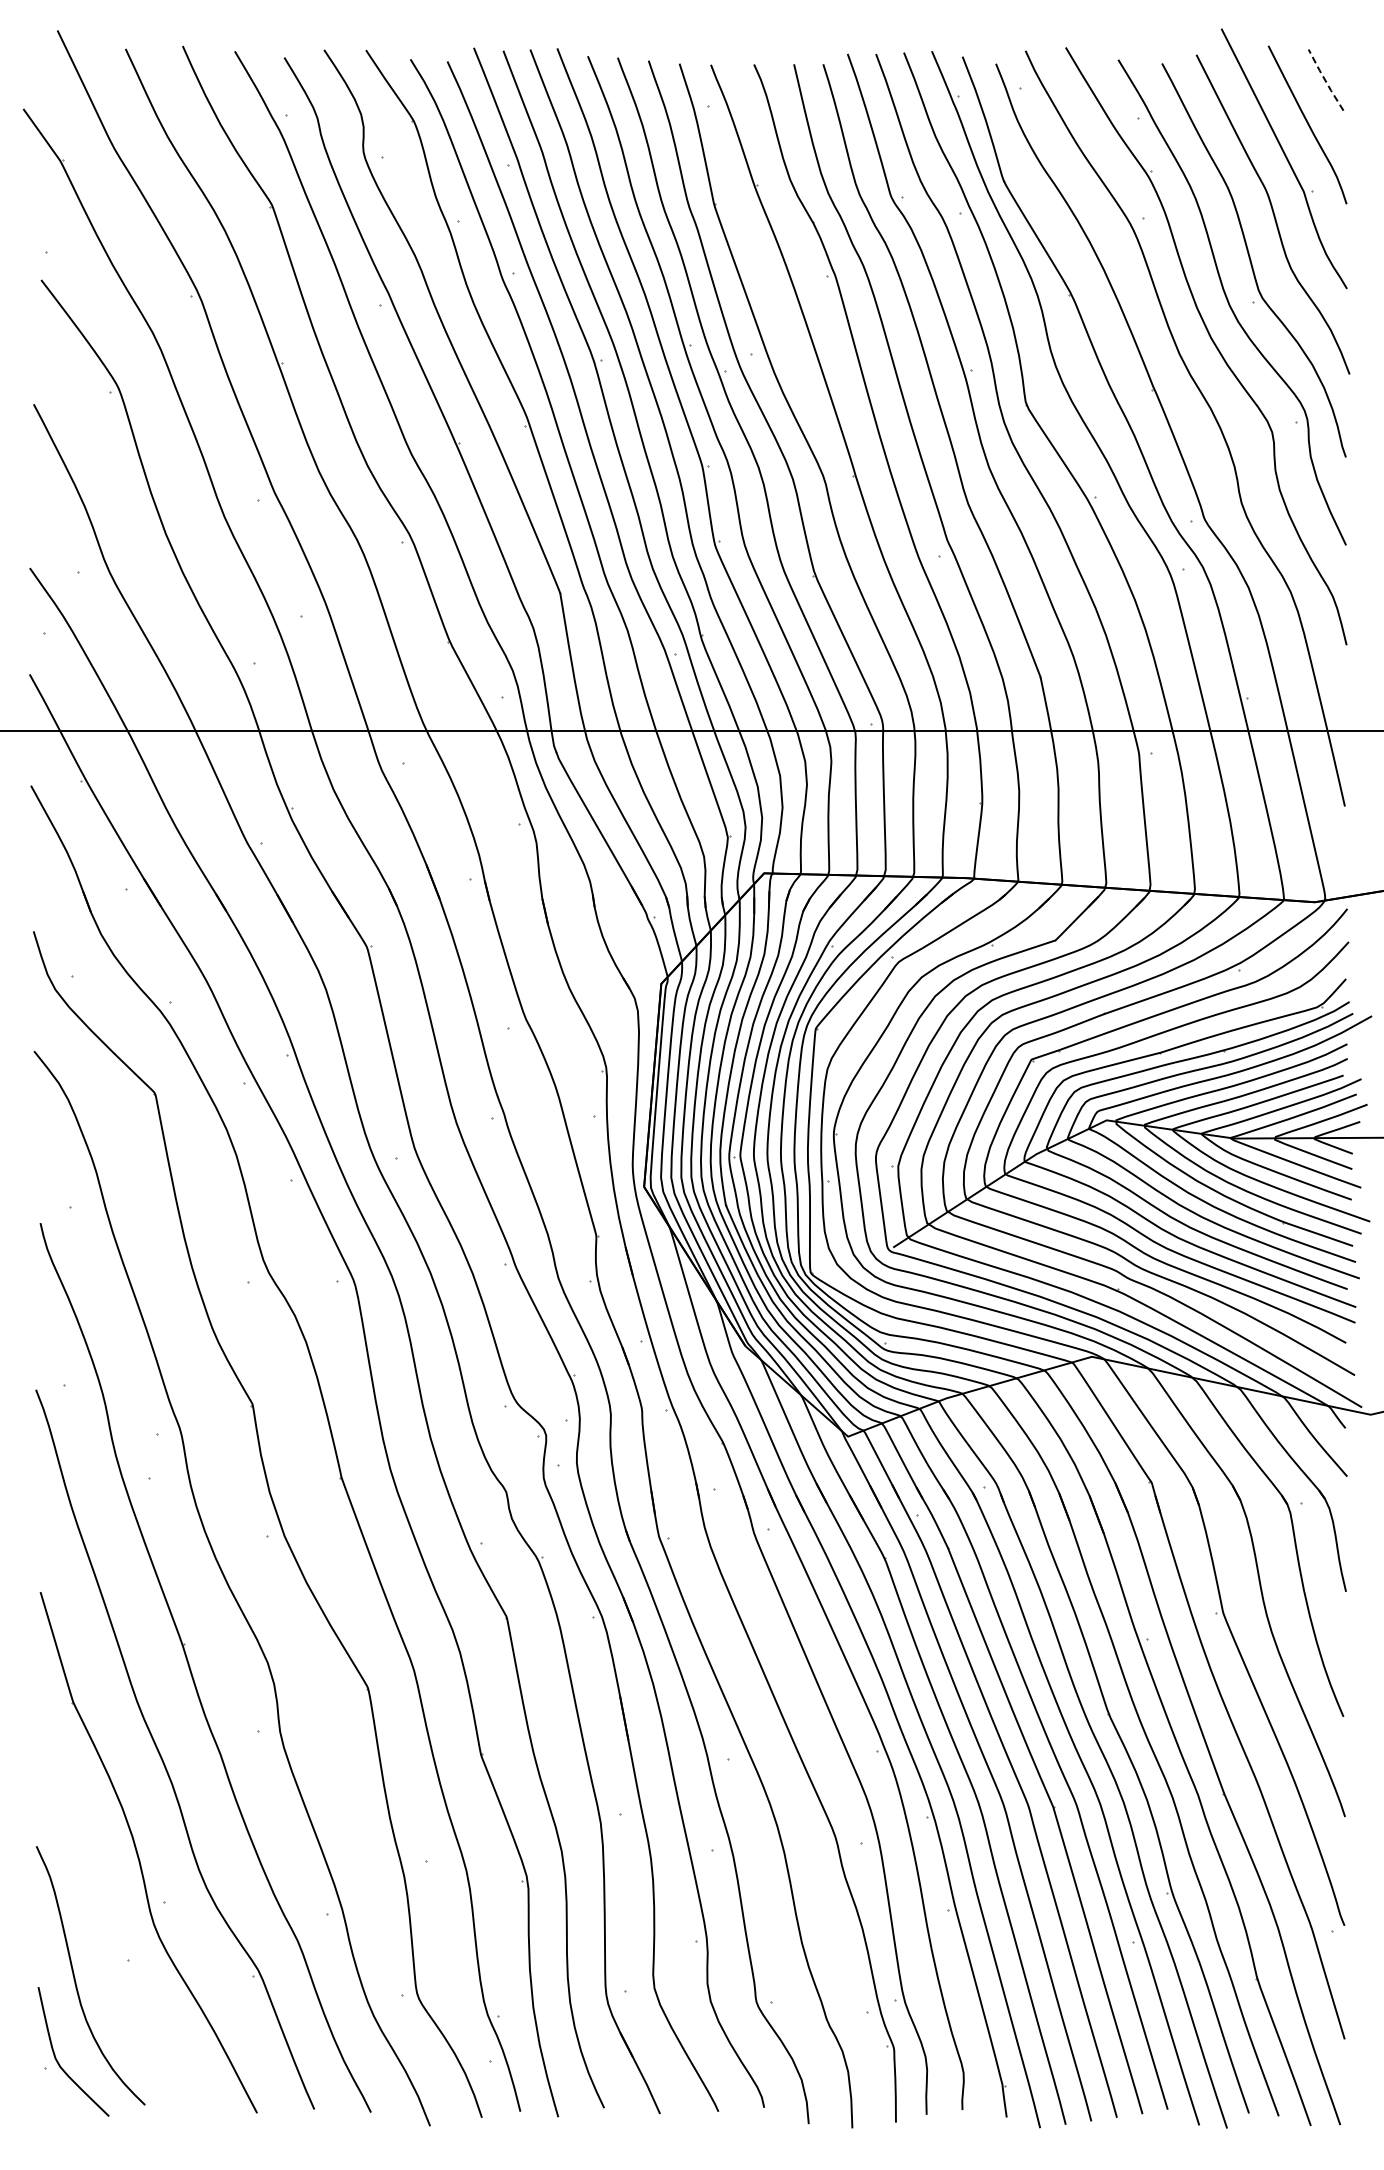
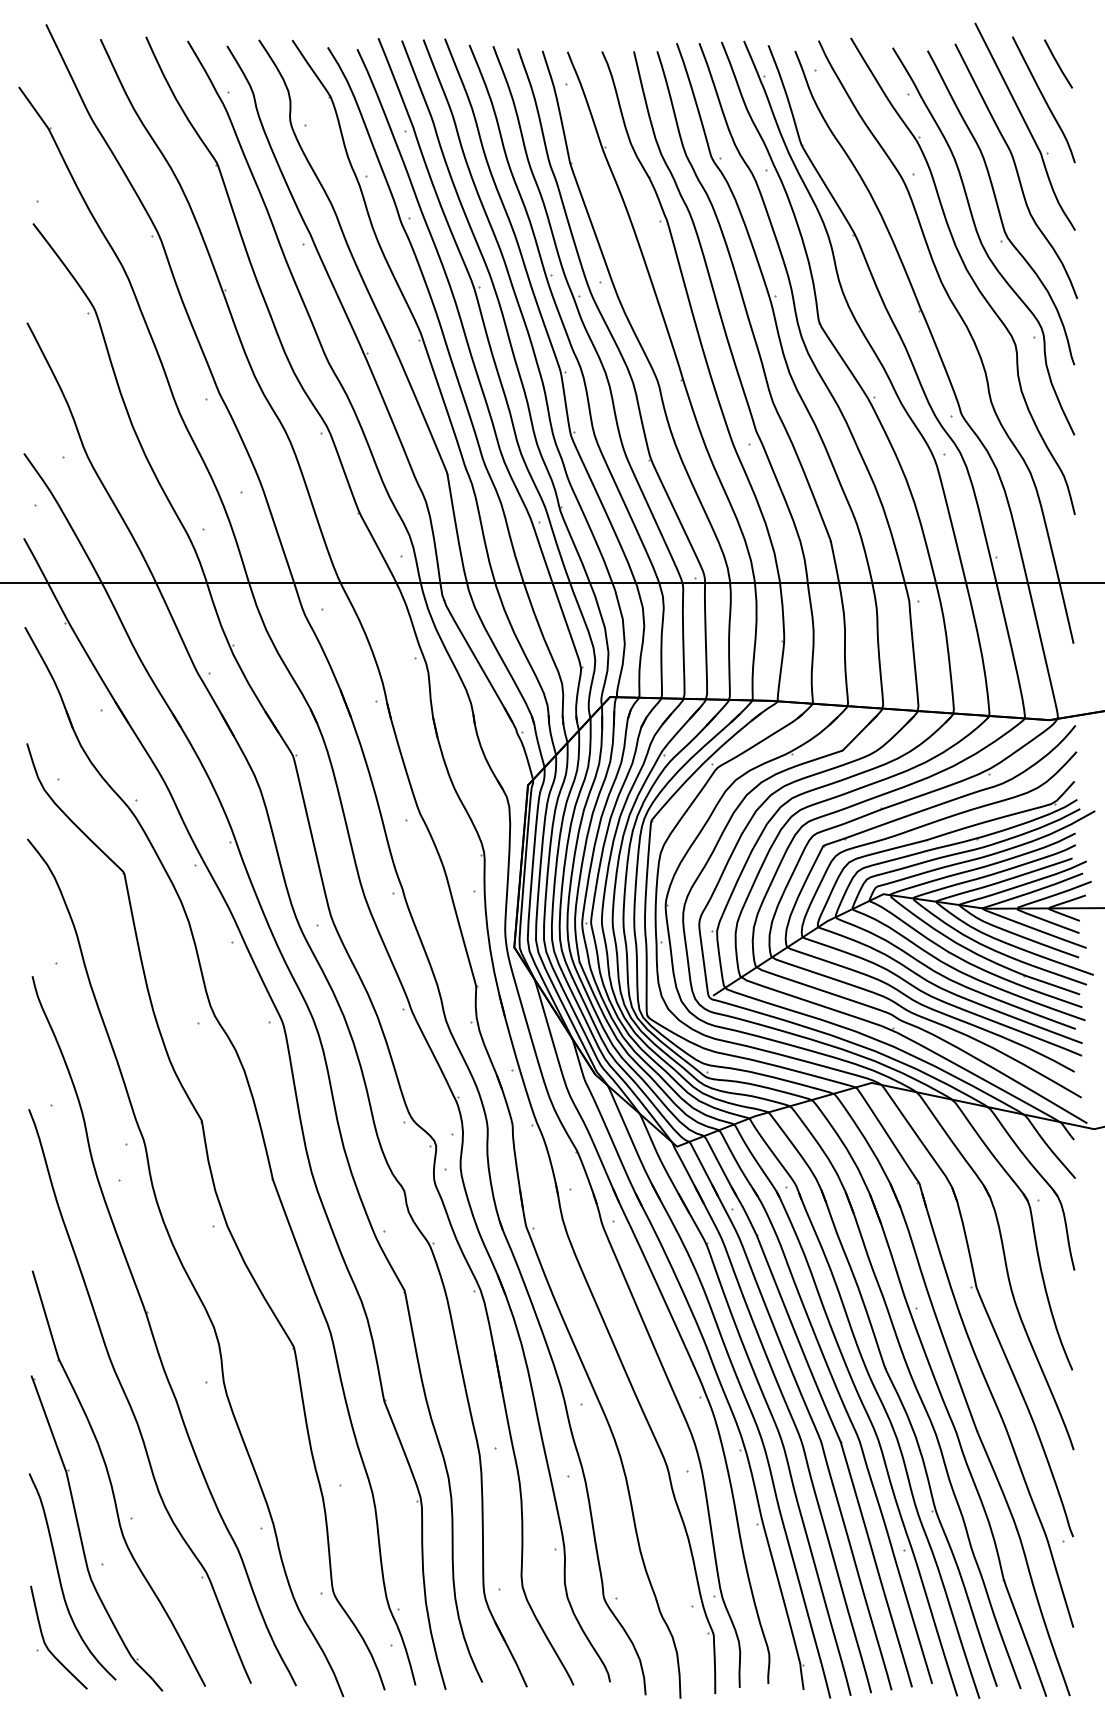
line: (1325, 80) -> (1058, 64), dashed -> solid
part: (102, 1927) -> (82, 1538), added

